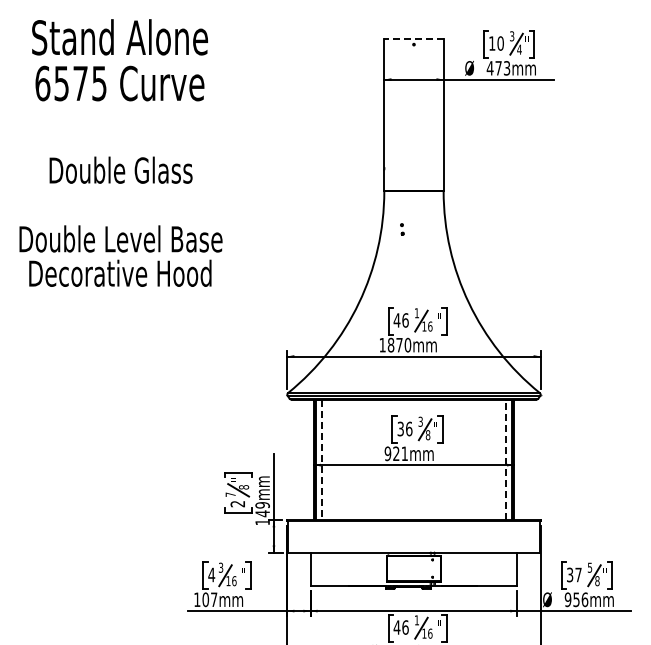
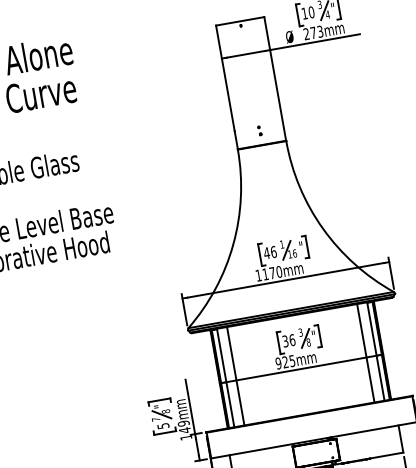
line: (413, 39) -> (239, 21), dashed -> solid
text: (489, 68) -> (306, 34), 473mm -> 273mm
part: (402, 229) -> (259, 130), moved
text: (390, 344) -> (264, 273), 1870mm -> 1170mm
text: (404, 453) -> (292, 360), 921mm -> 925mm
line: (334, 459) -> (235, 375), added
line: (493, 459) -> (365, 352), added
line: (505, 459) -> (375, 351), dashed -> solid
line: (321, 460) -> (225, 378), dashed -> solid
text: (237, 504) -> (163, 426), 2 -> 5

